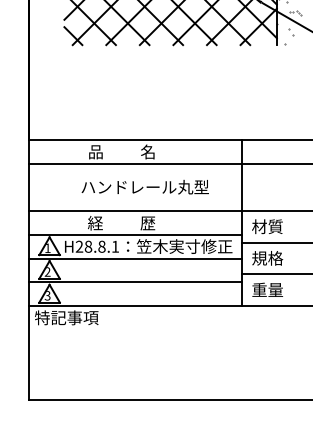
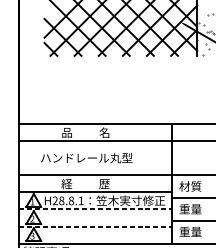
text: (144, 187) -> (86, 158), moved
text: (267, 257) -> (190, 208), 規格 -> 重量
line: (135, 258) -> (95, 209), solid -> dashed
line: (135, 282) -> (95, 226), solid -> dashed

